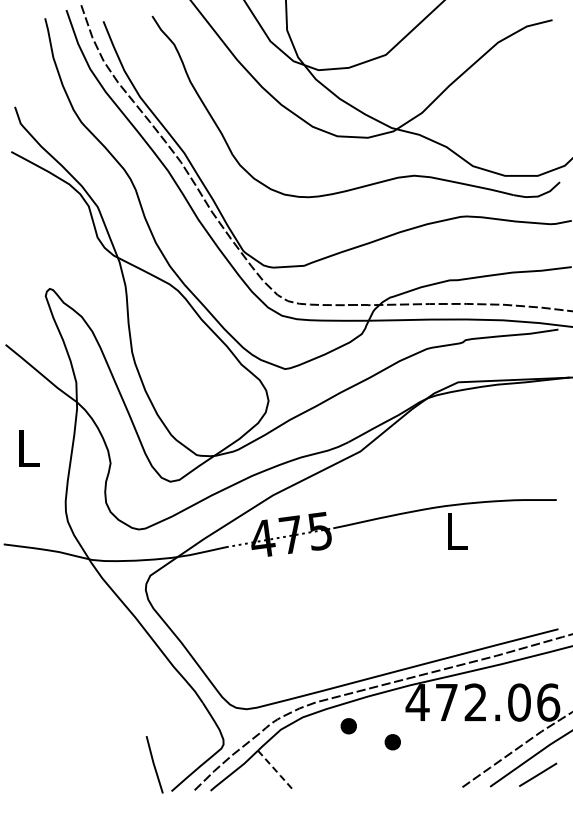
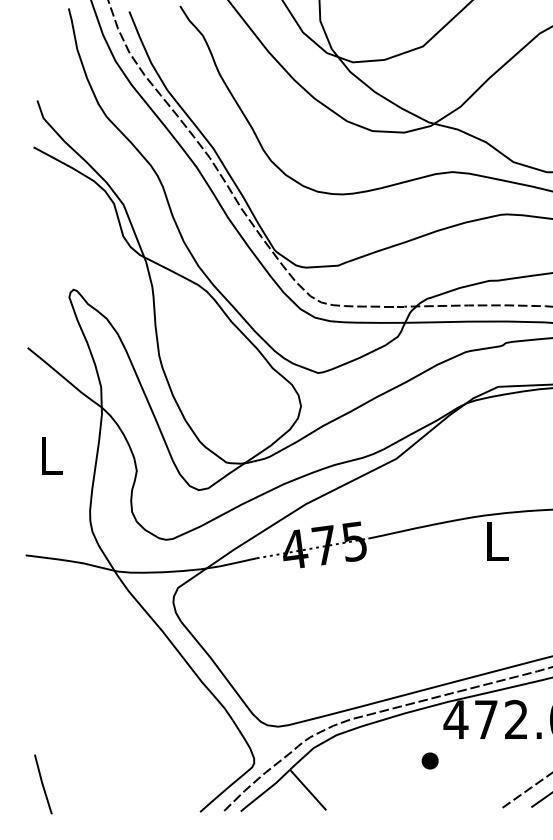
part: (348, 726) -> (384, 744), removed
line: (154, 764) -> (43, 784), moved
line: (275, 770) -> (308, 790), dashed -> solid

